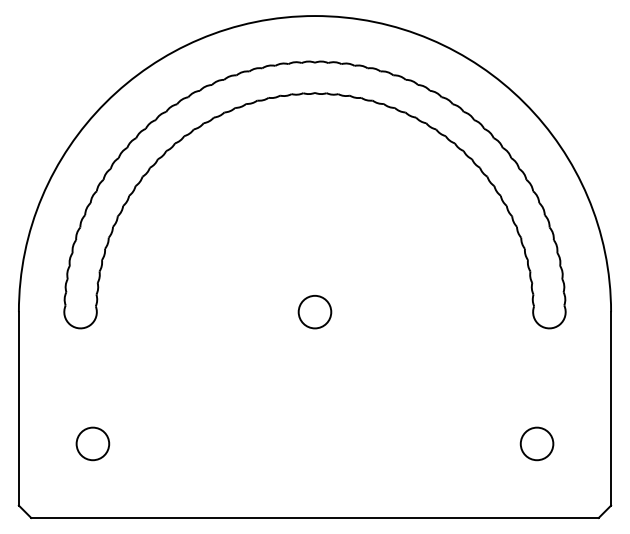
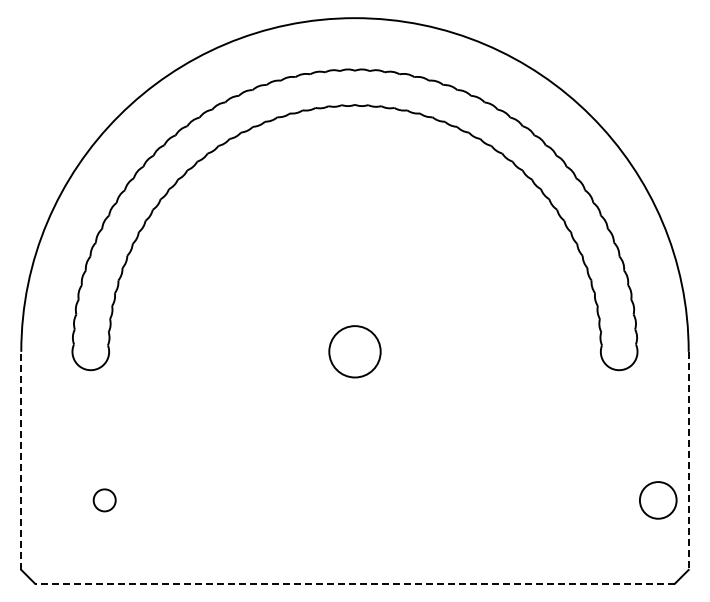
circle: (314, 311) -> (354, 351), size x1.4
line: (19, 408) -> (21, 460), solid -> dashed
line: (610, 409) -> (688, 461), solid -> dashed
circle: (92, 444) -> (104, 500), size x0.6
circle: (537, 444) -> (658, 500), moved
line: (315, 517) -> (355, 583), solid -> dashed

